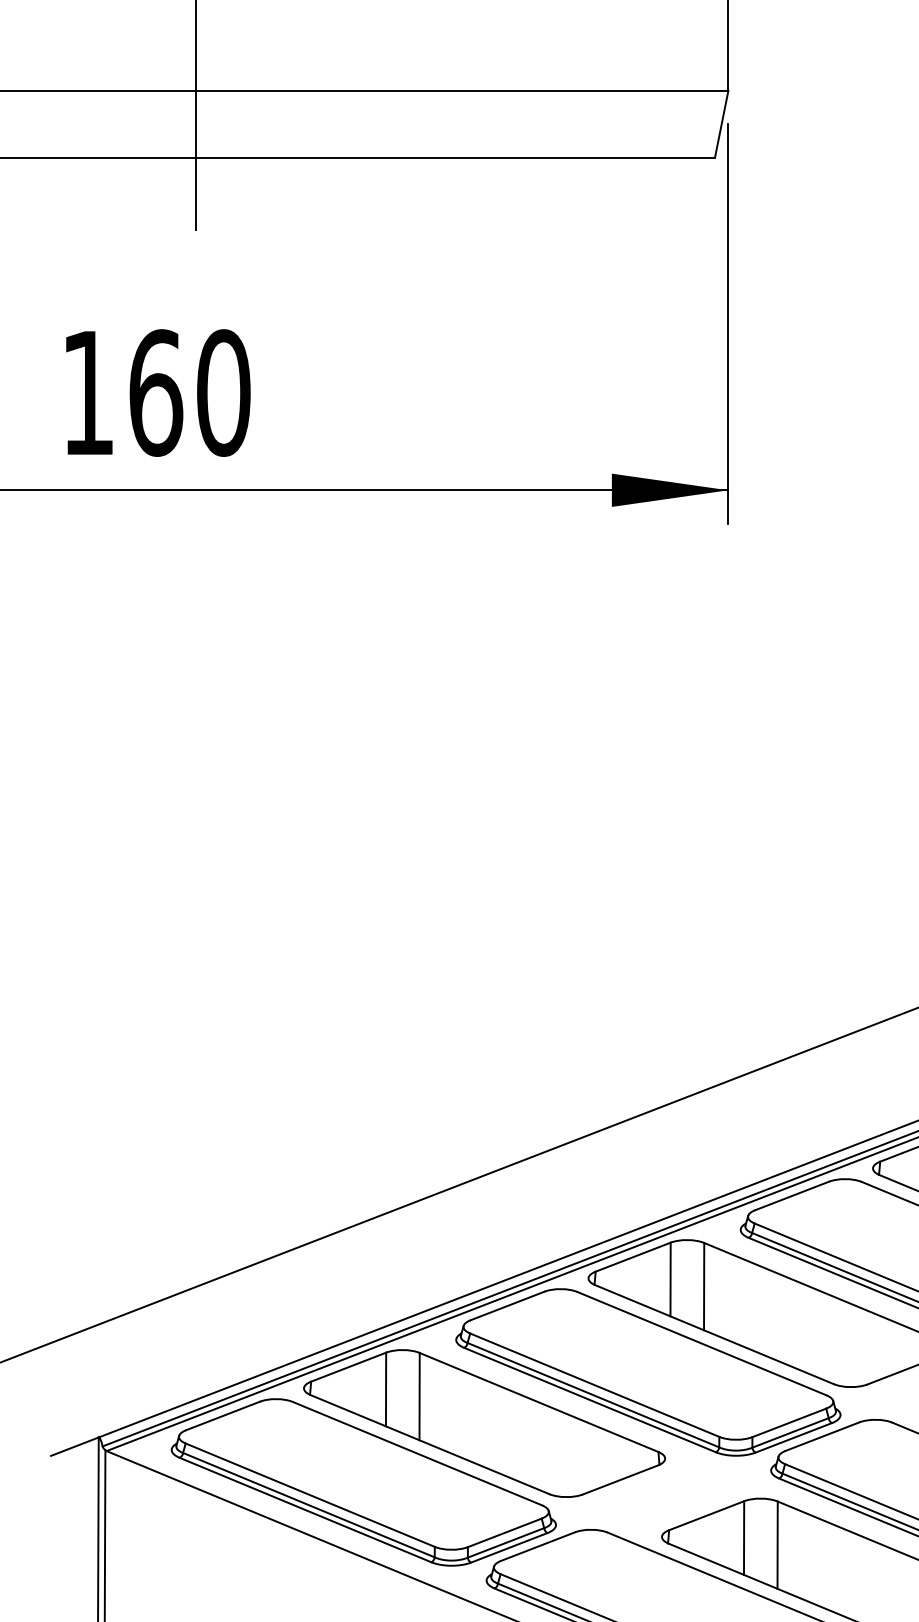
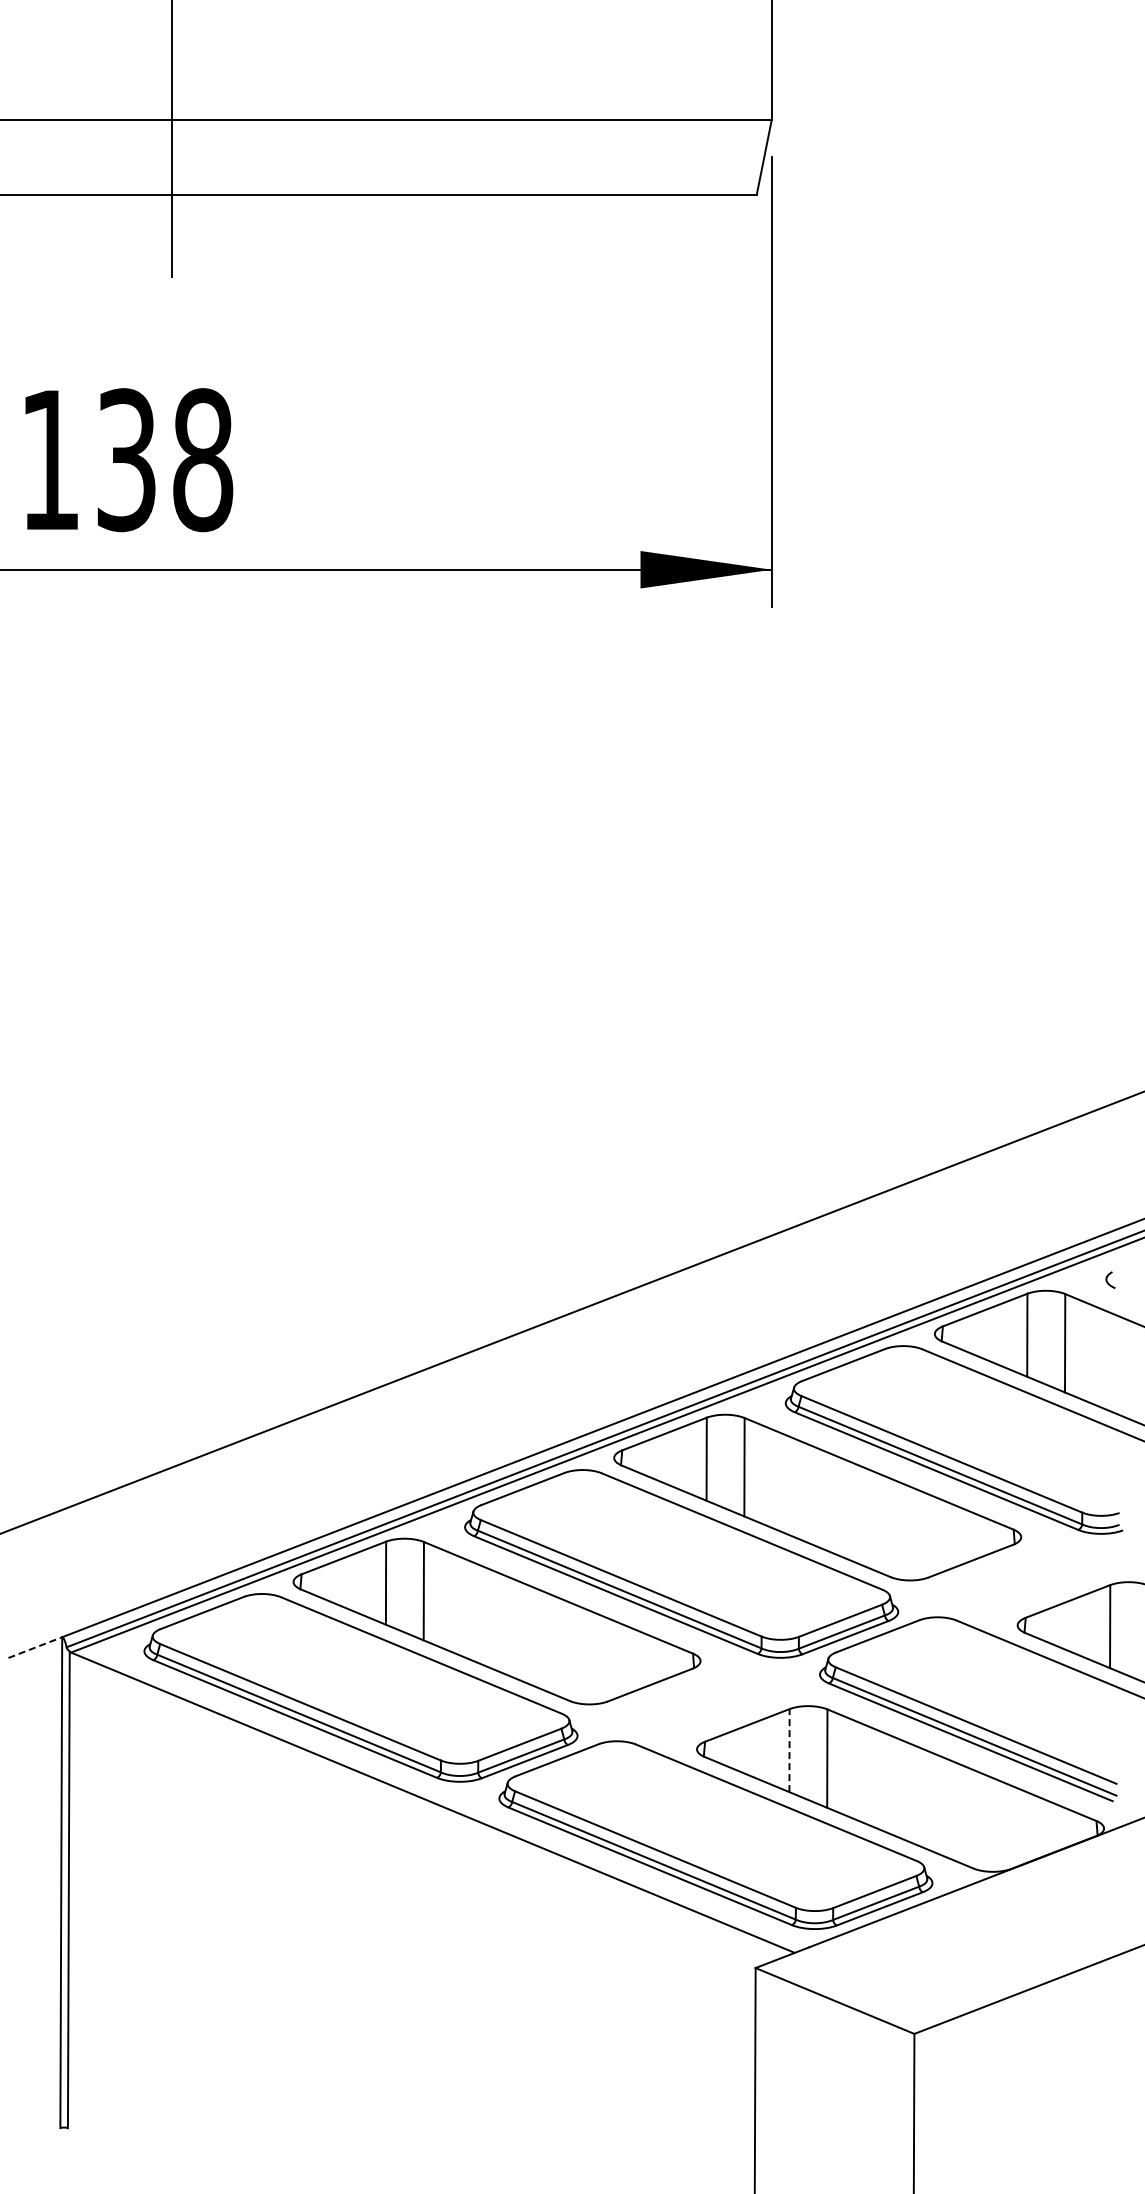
text: (190, 393) -> (165, 460), 160 -> 138
line: (75, 1446) -> (35, 1647), solid -> dashed
line: (744, 1537) -> (789, 1750), solid -> dashed

